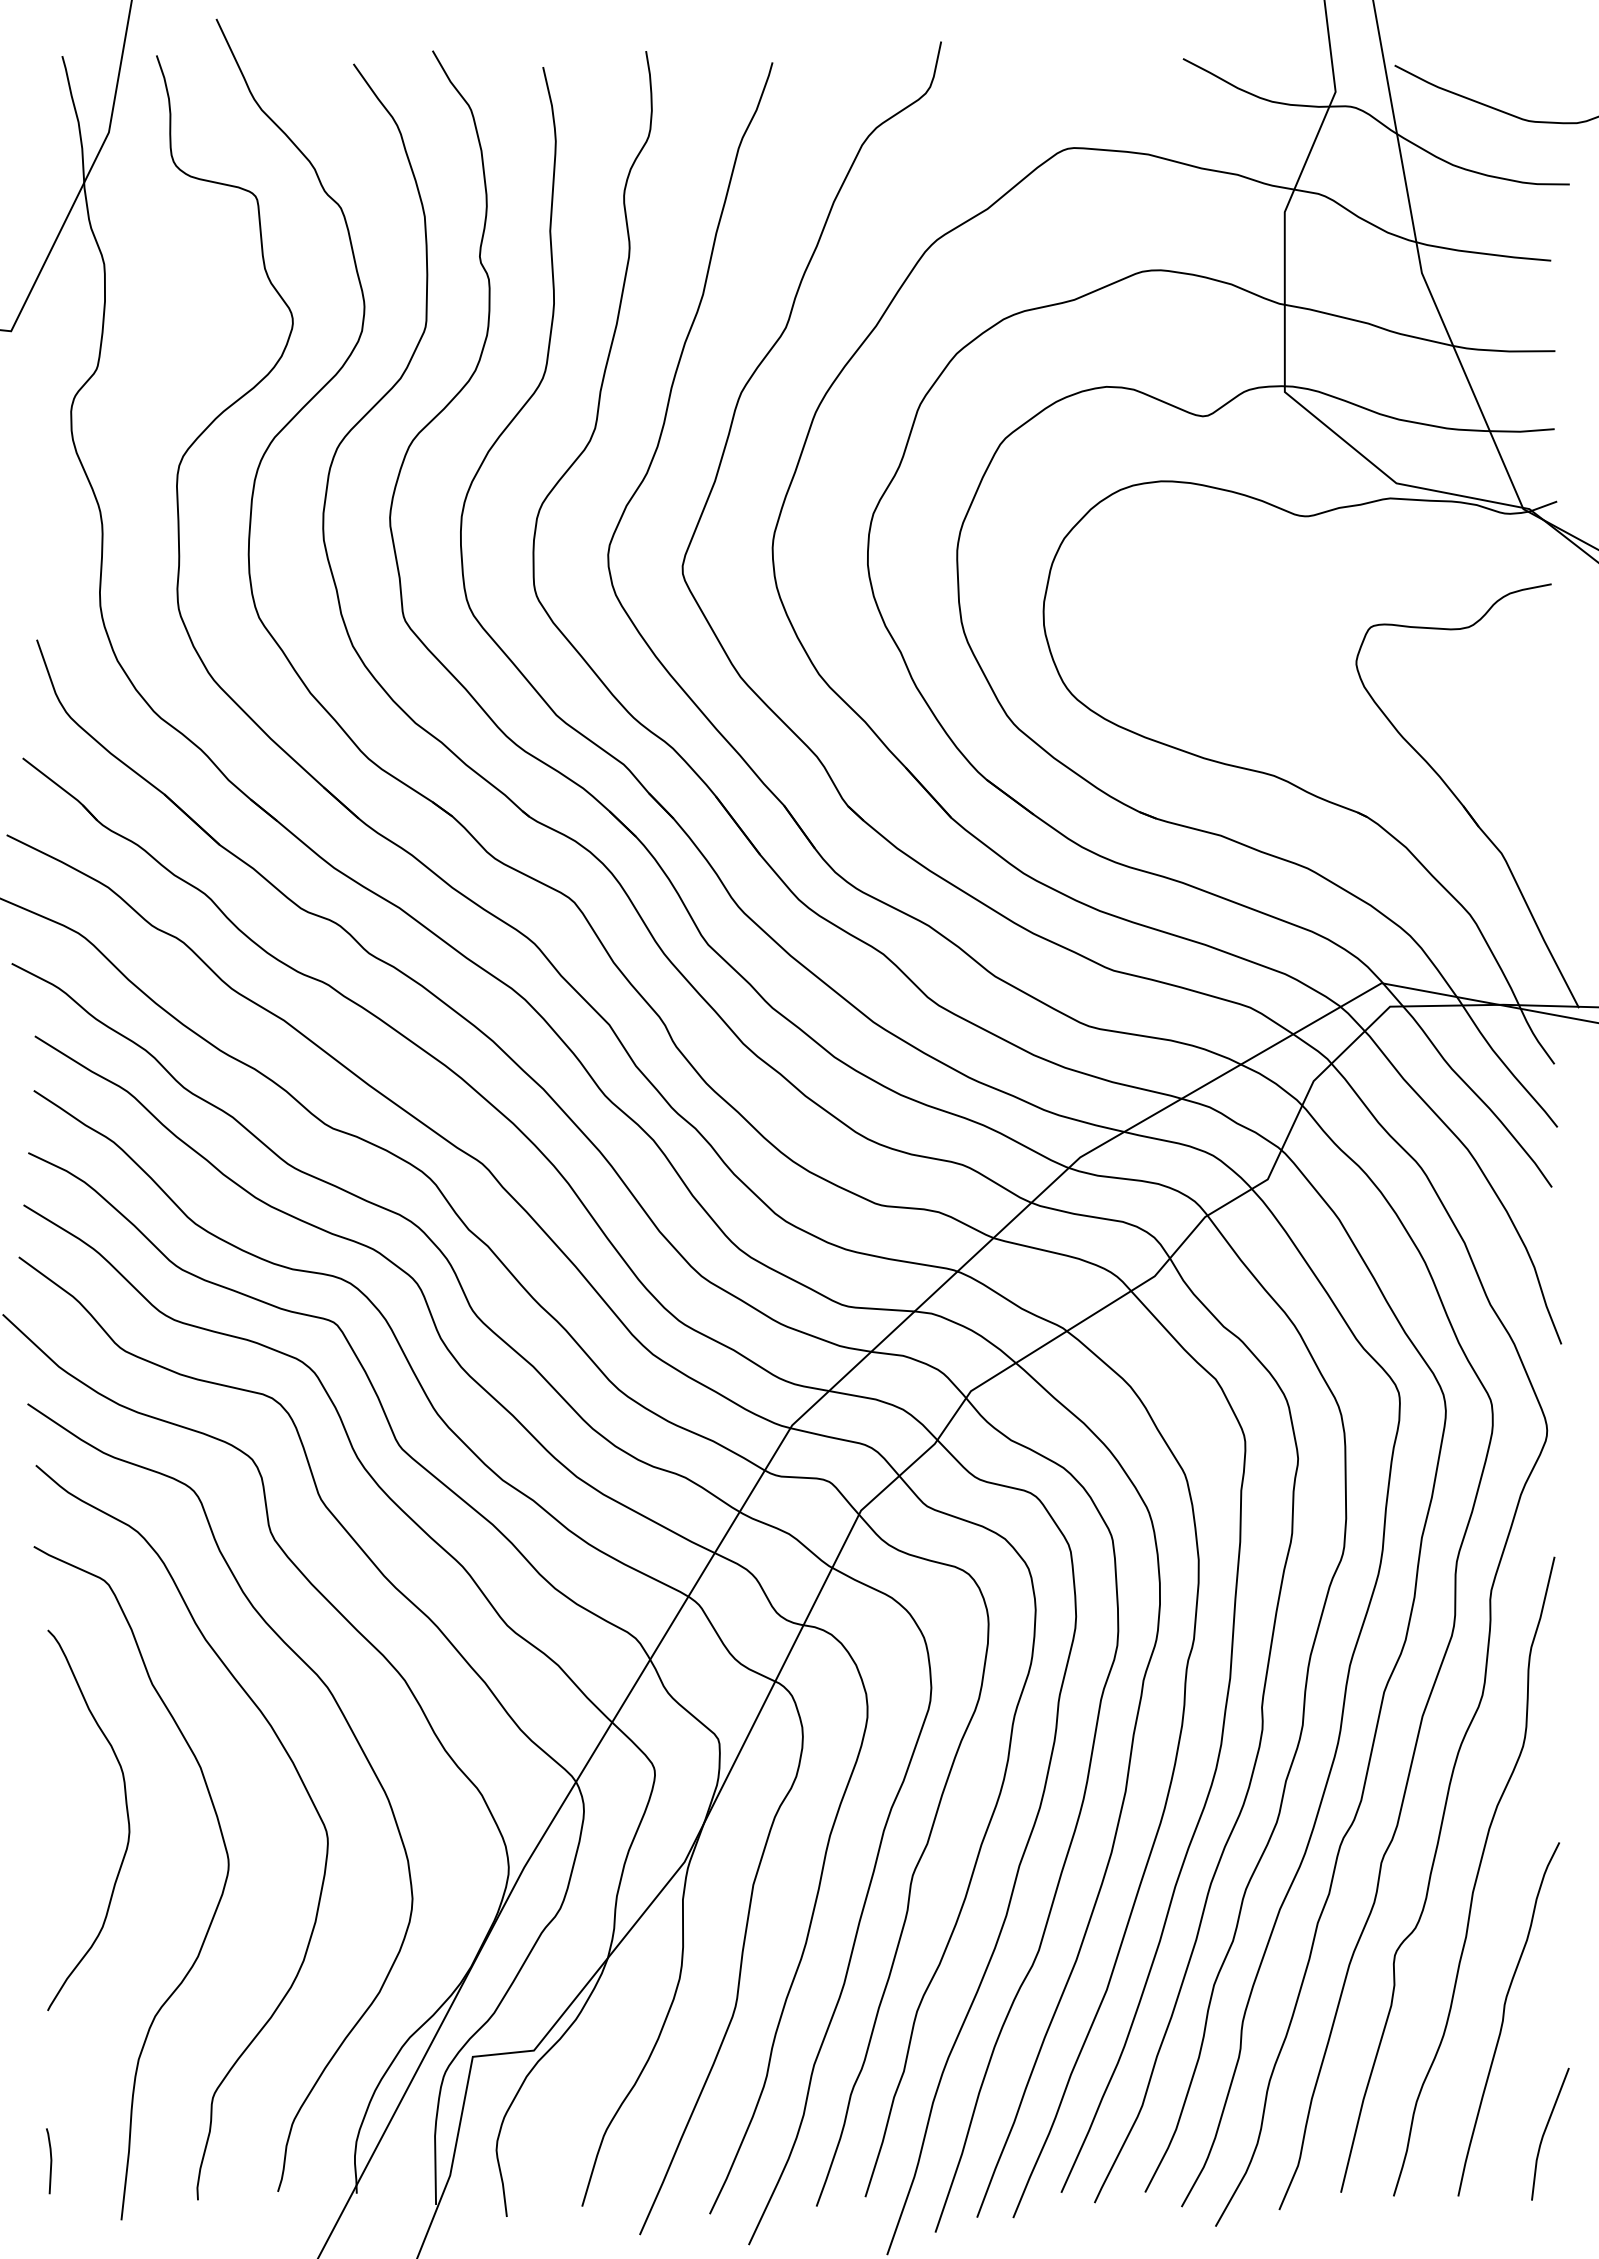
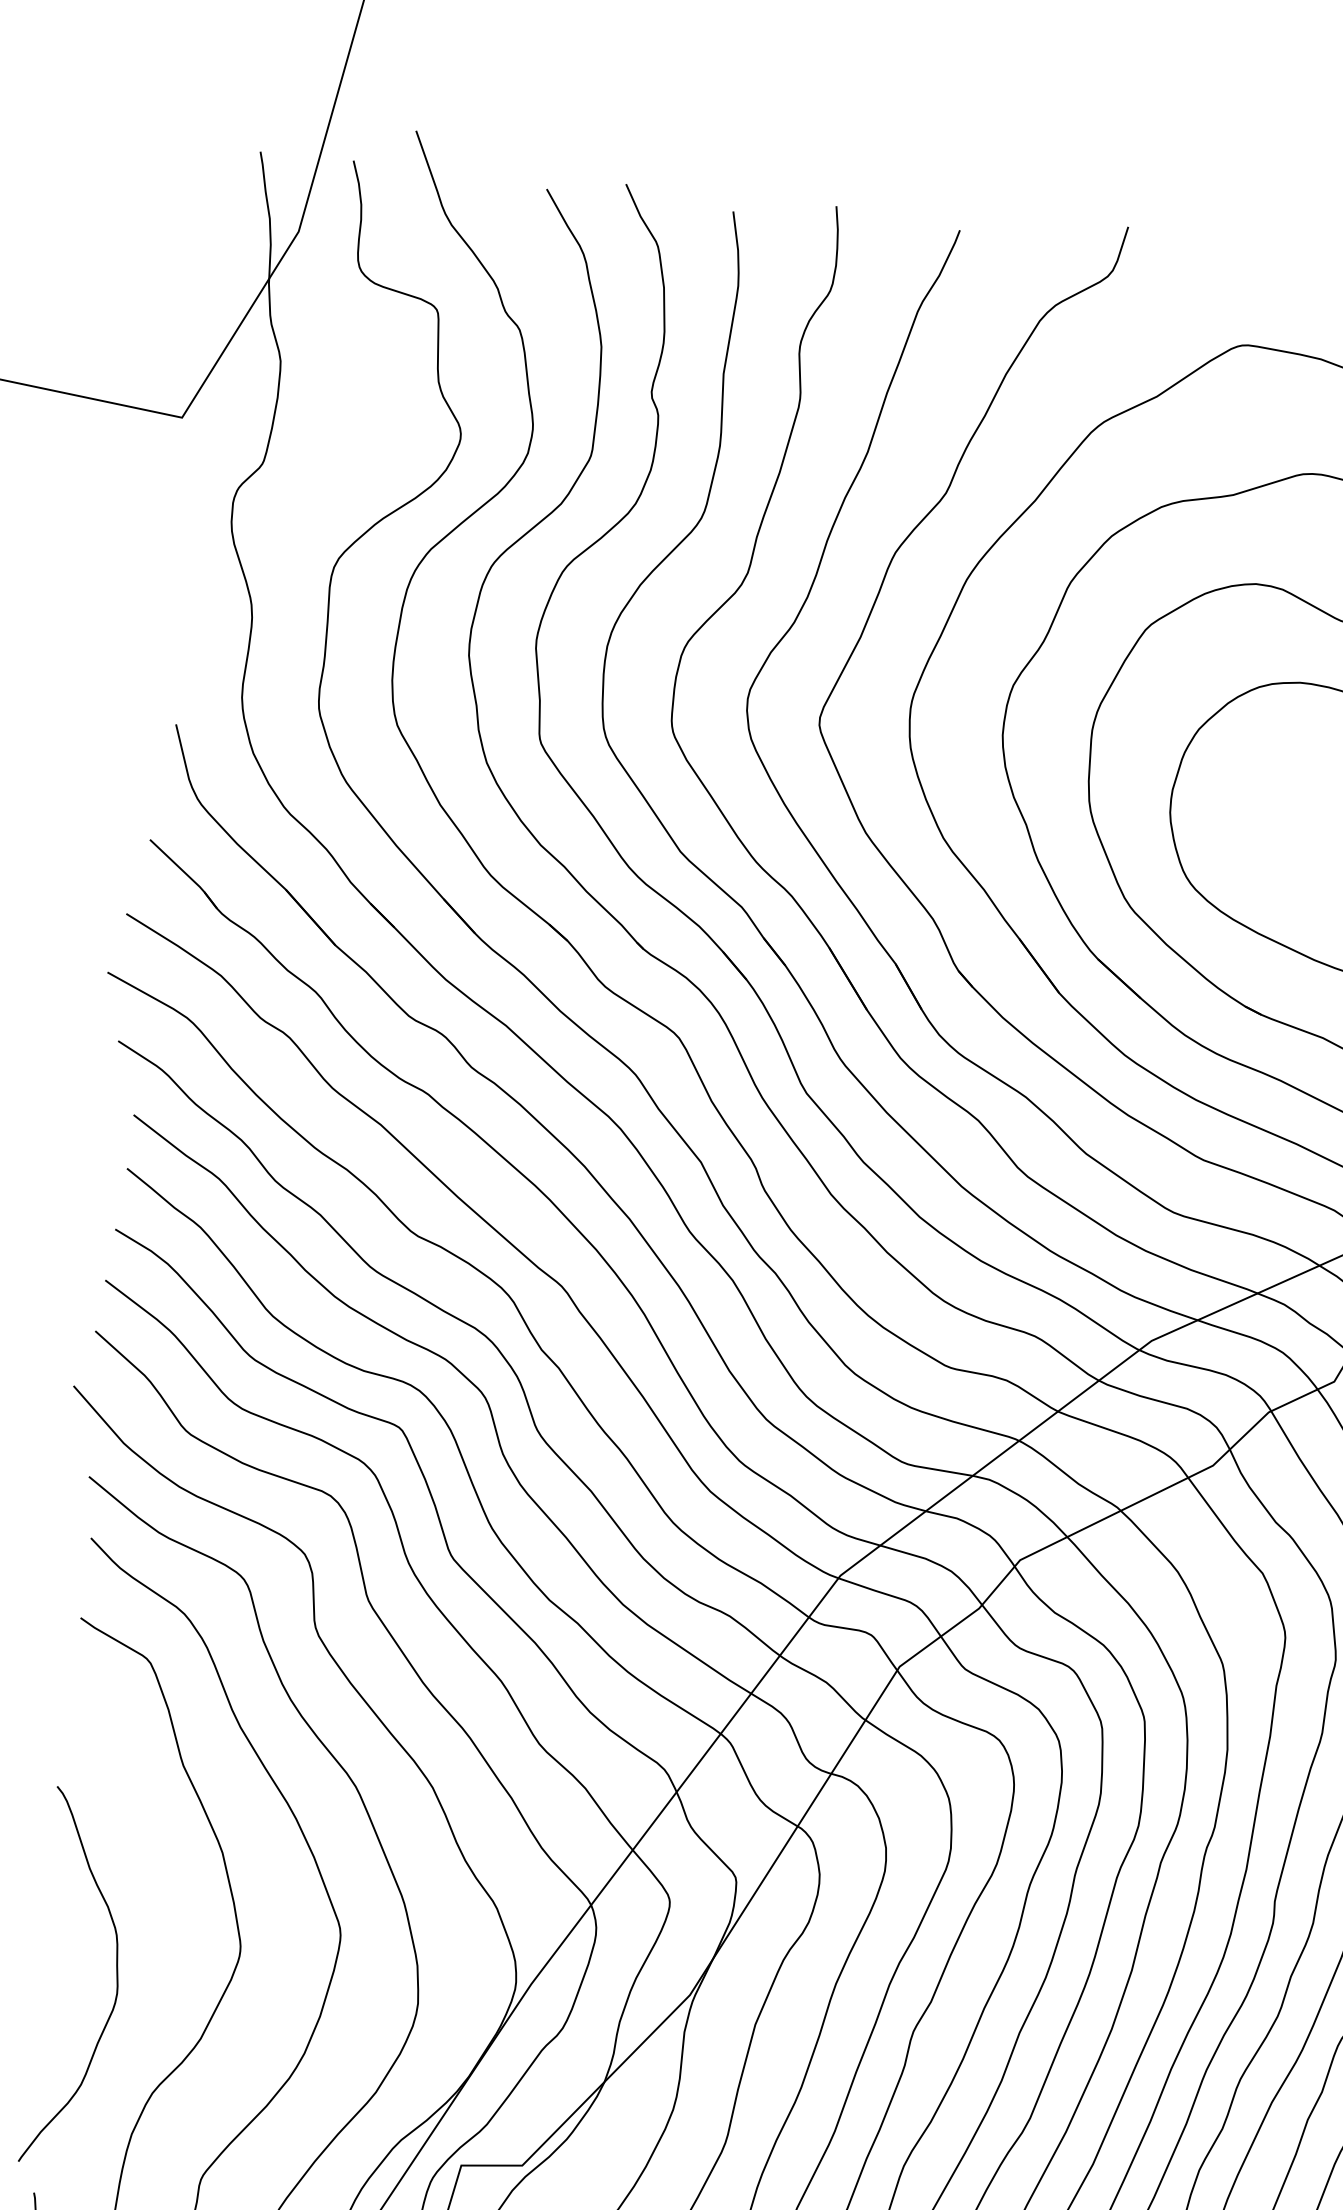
curve: (126, 1813) -> (116, 1975), moved

